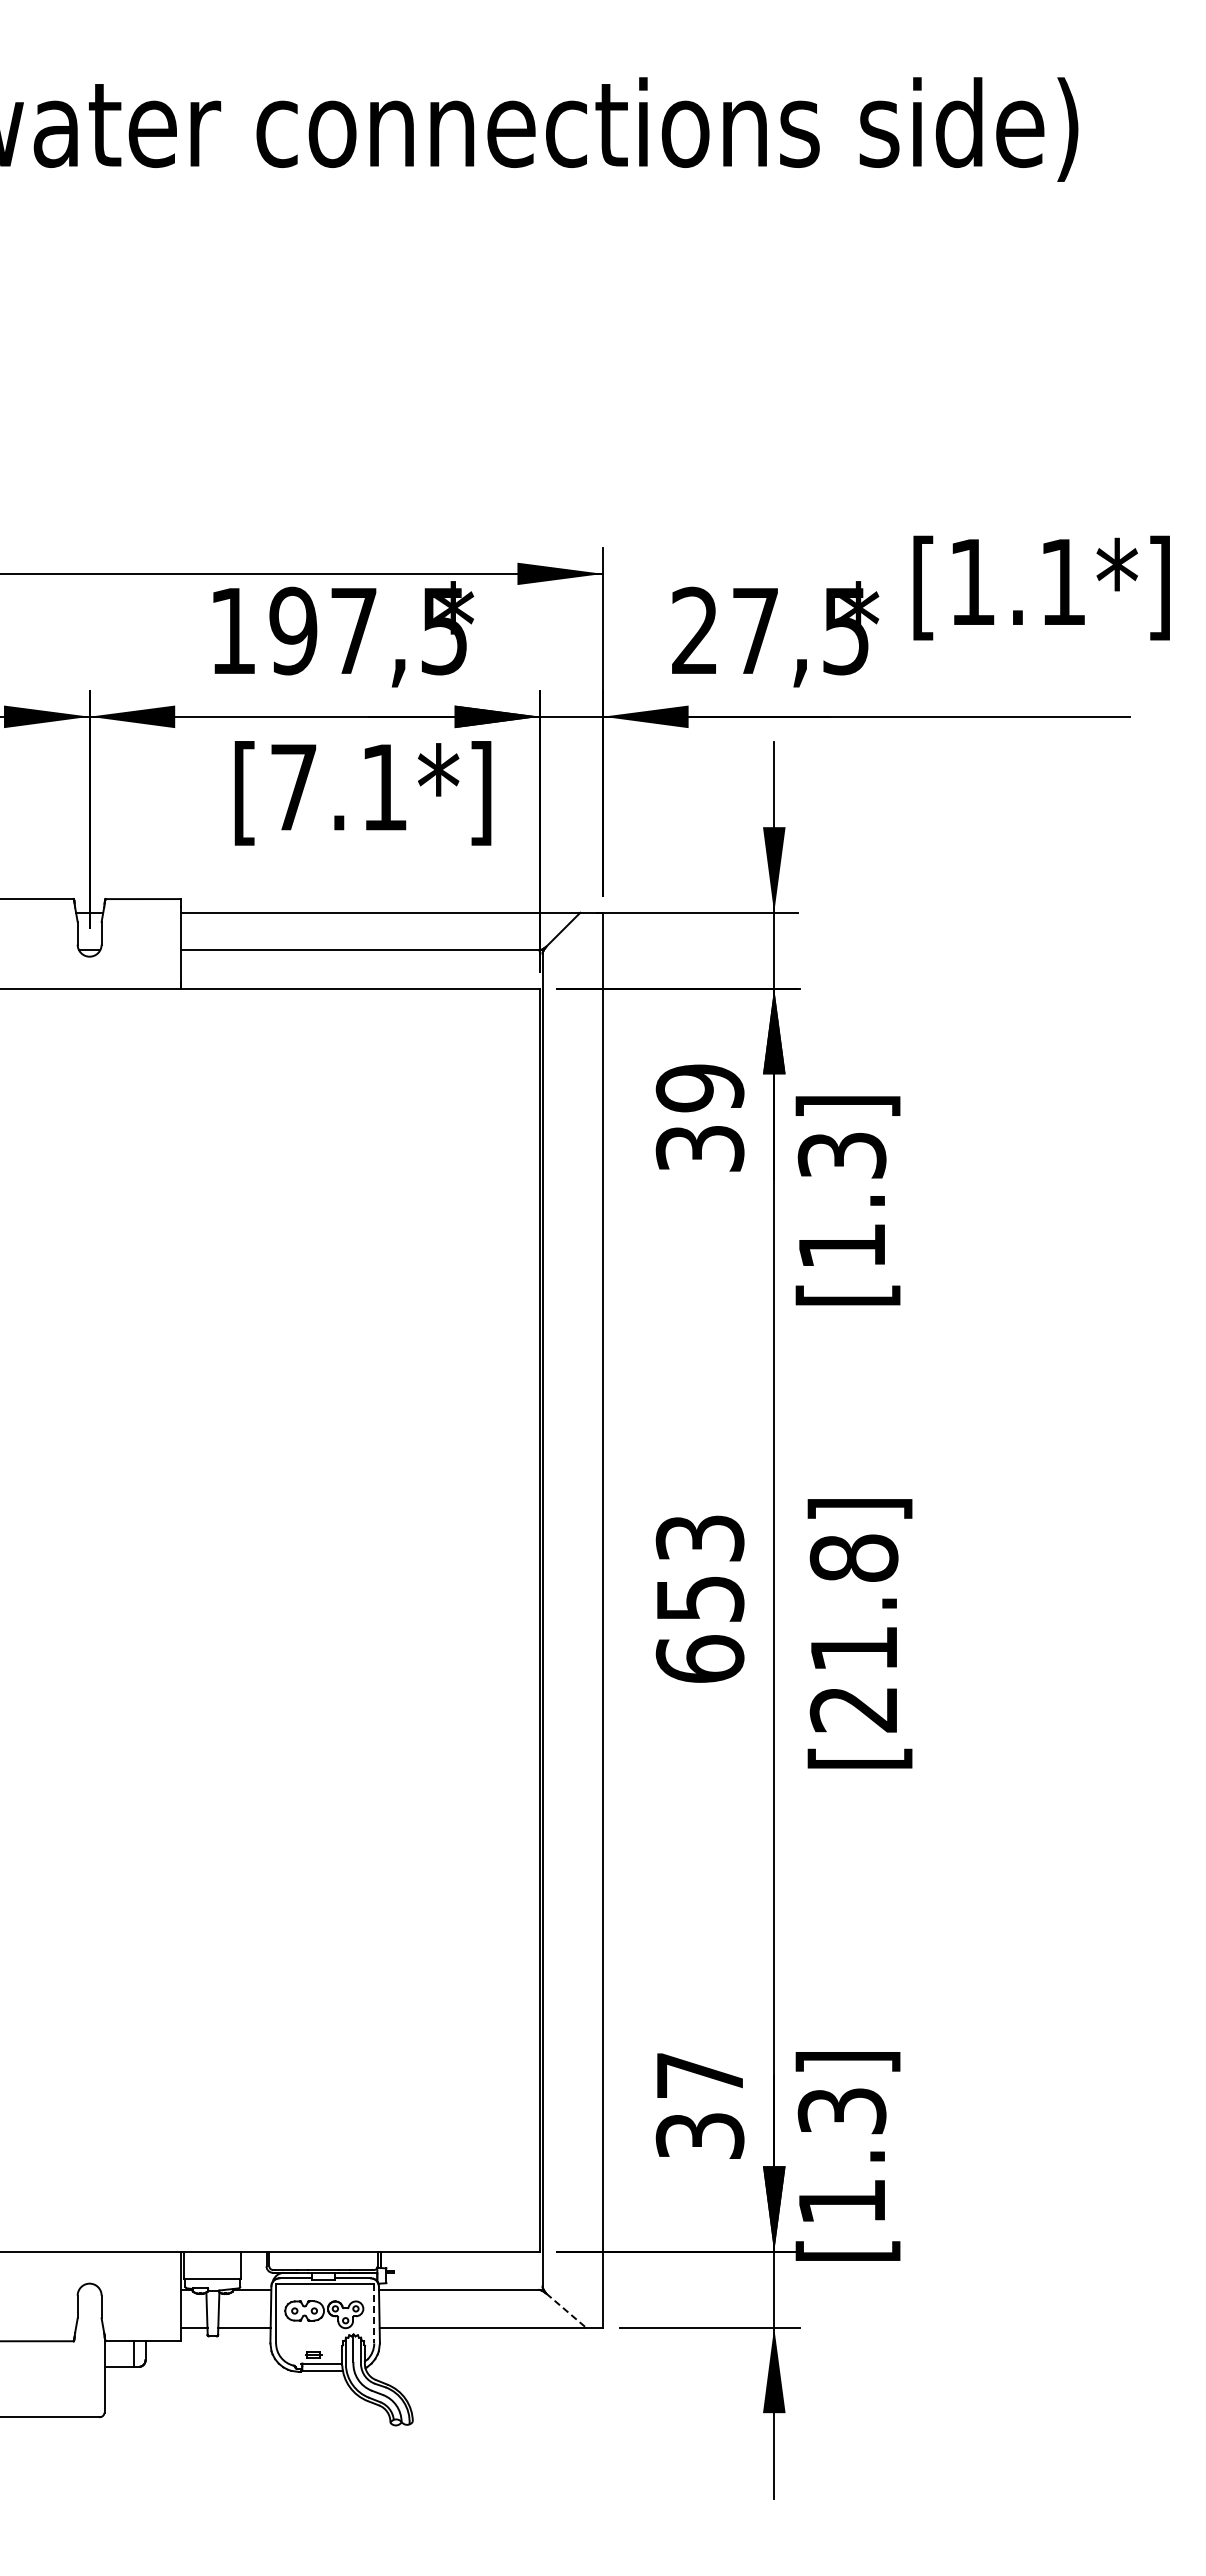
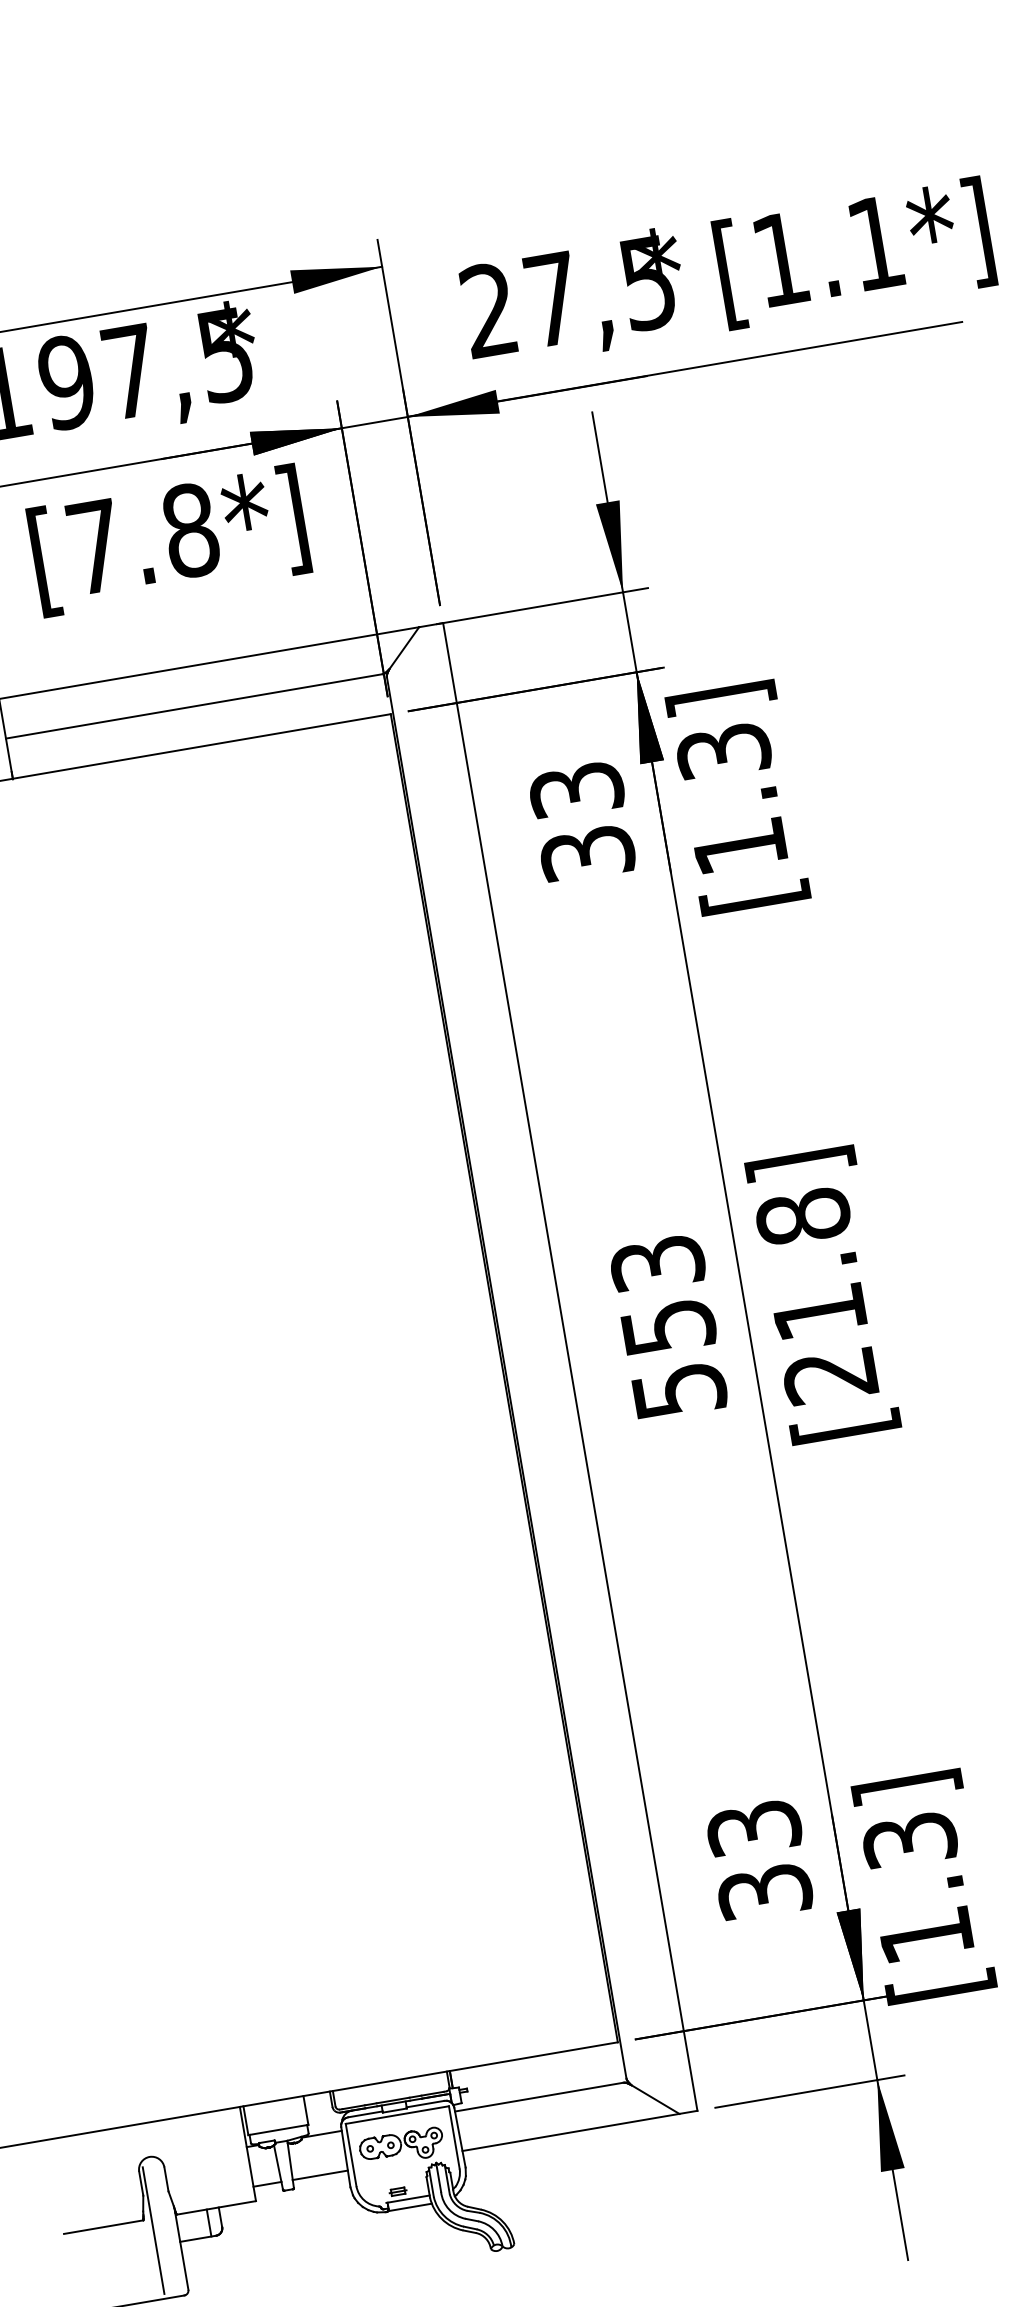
text: (1041, 587) -> (854, 252), moved
text: (384, 787) -> (190, 530), [7.1*] -> [7.8*]
text: (700, 1088) -> (577, 790), 39 -> 33
text: (847, 1200) -> (737, 797), moved
text: (859, 1633) -> (822, 1294), moved
text: (699, 1658) -> (678, 1389), 653 -> 553
text: (699, 2075) -> (753, 1828), 37 -> 33
line: (566, 2310) -> (655, 2099), dashed -> solid
line: (374, 2313) -> (454, 2137), dashed -> solid
line: (81, 2352) -> (153, 2230), added

